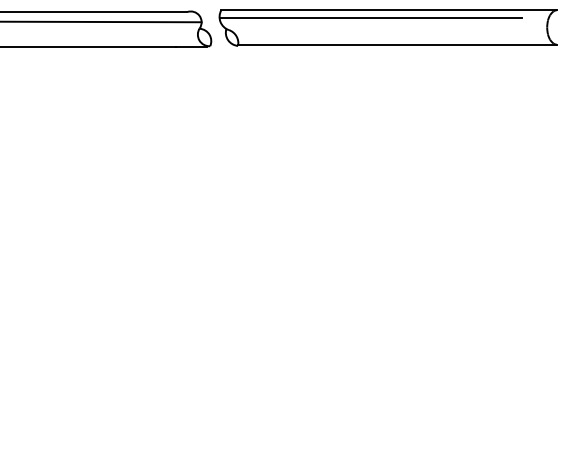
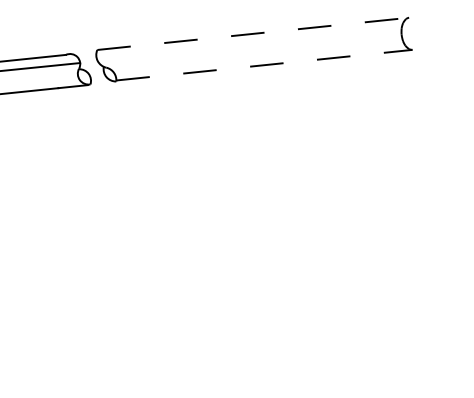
line: (389, 10) -> (253, 34), solid -> dashed
line: (370, 18) -> (236, 43), removed
line: (398, 44) -> (265, 64), solid -> dashed

